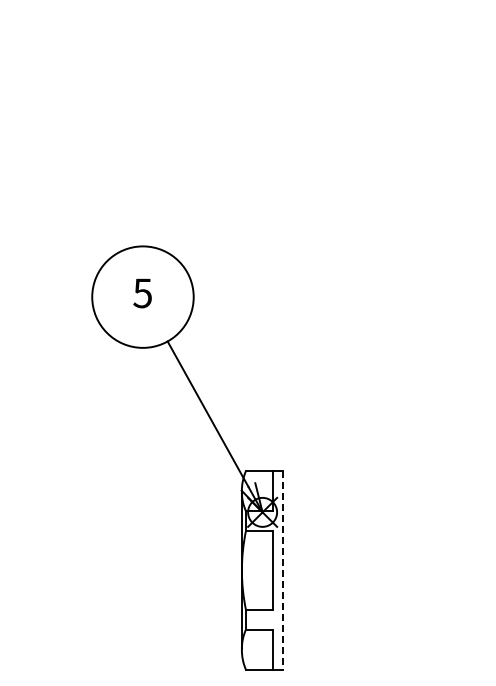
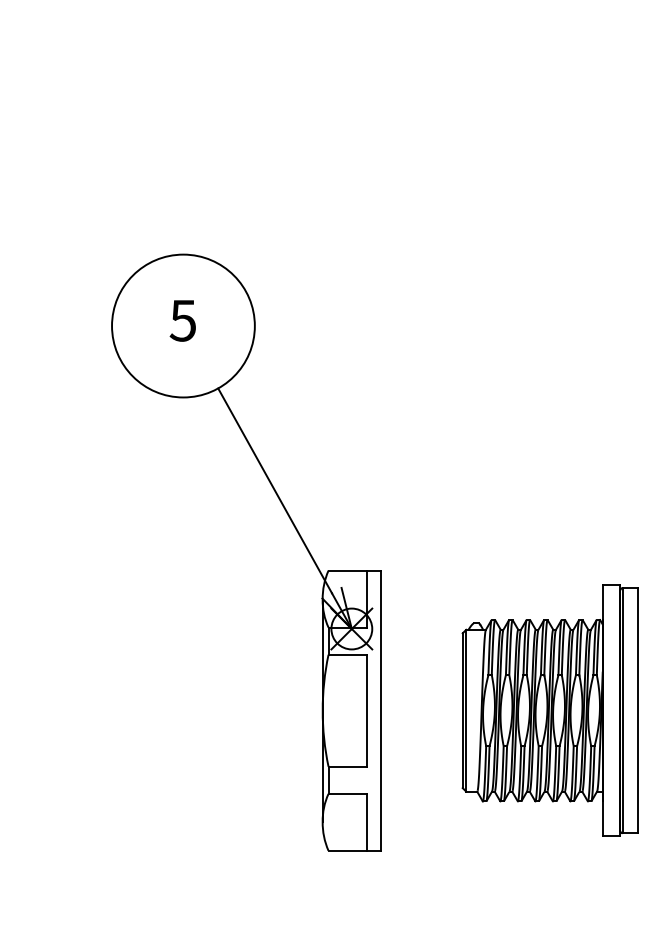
line: (283, 570) -> (381, 710), dashed -> solid
part: (403, 570) -> (550, 710), added

